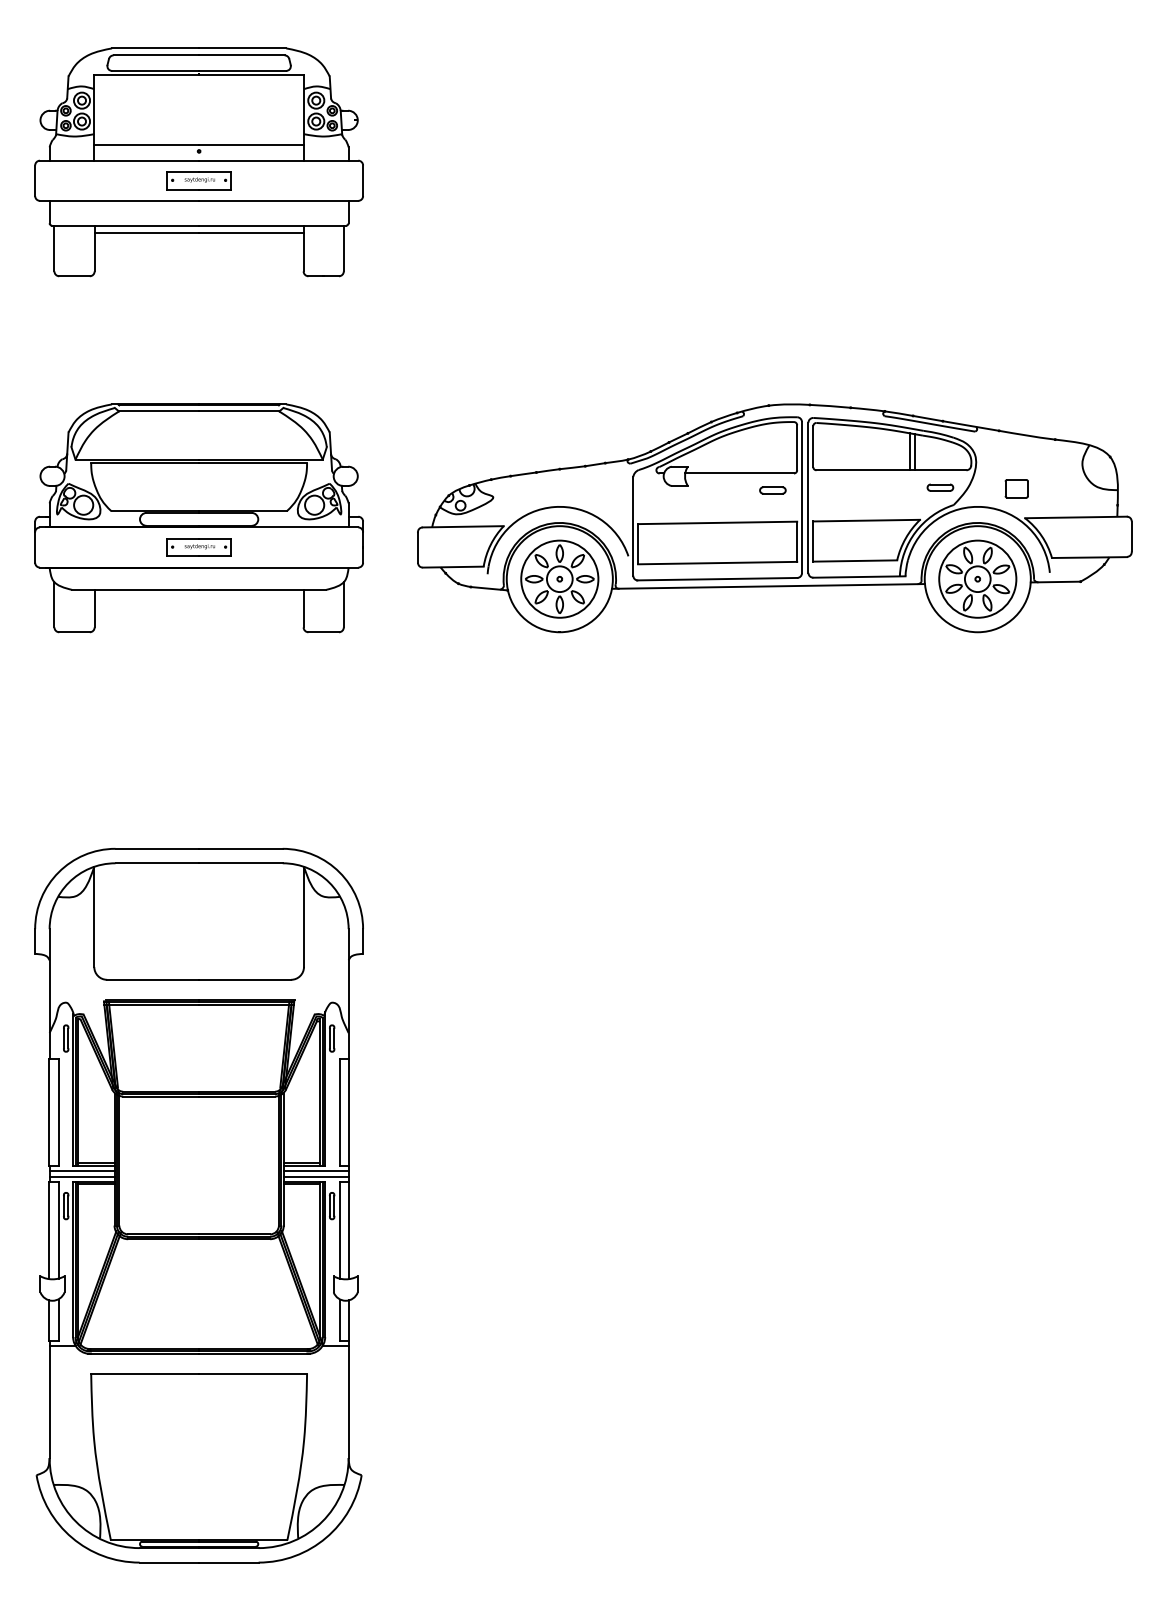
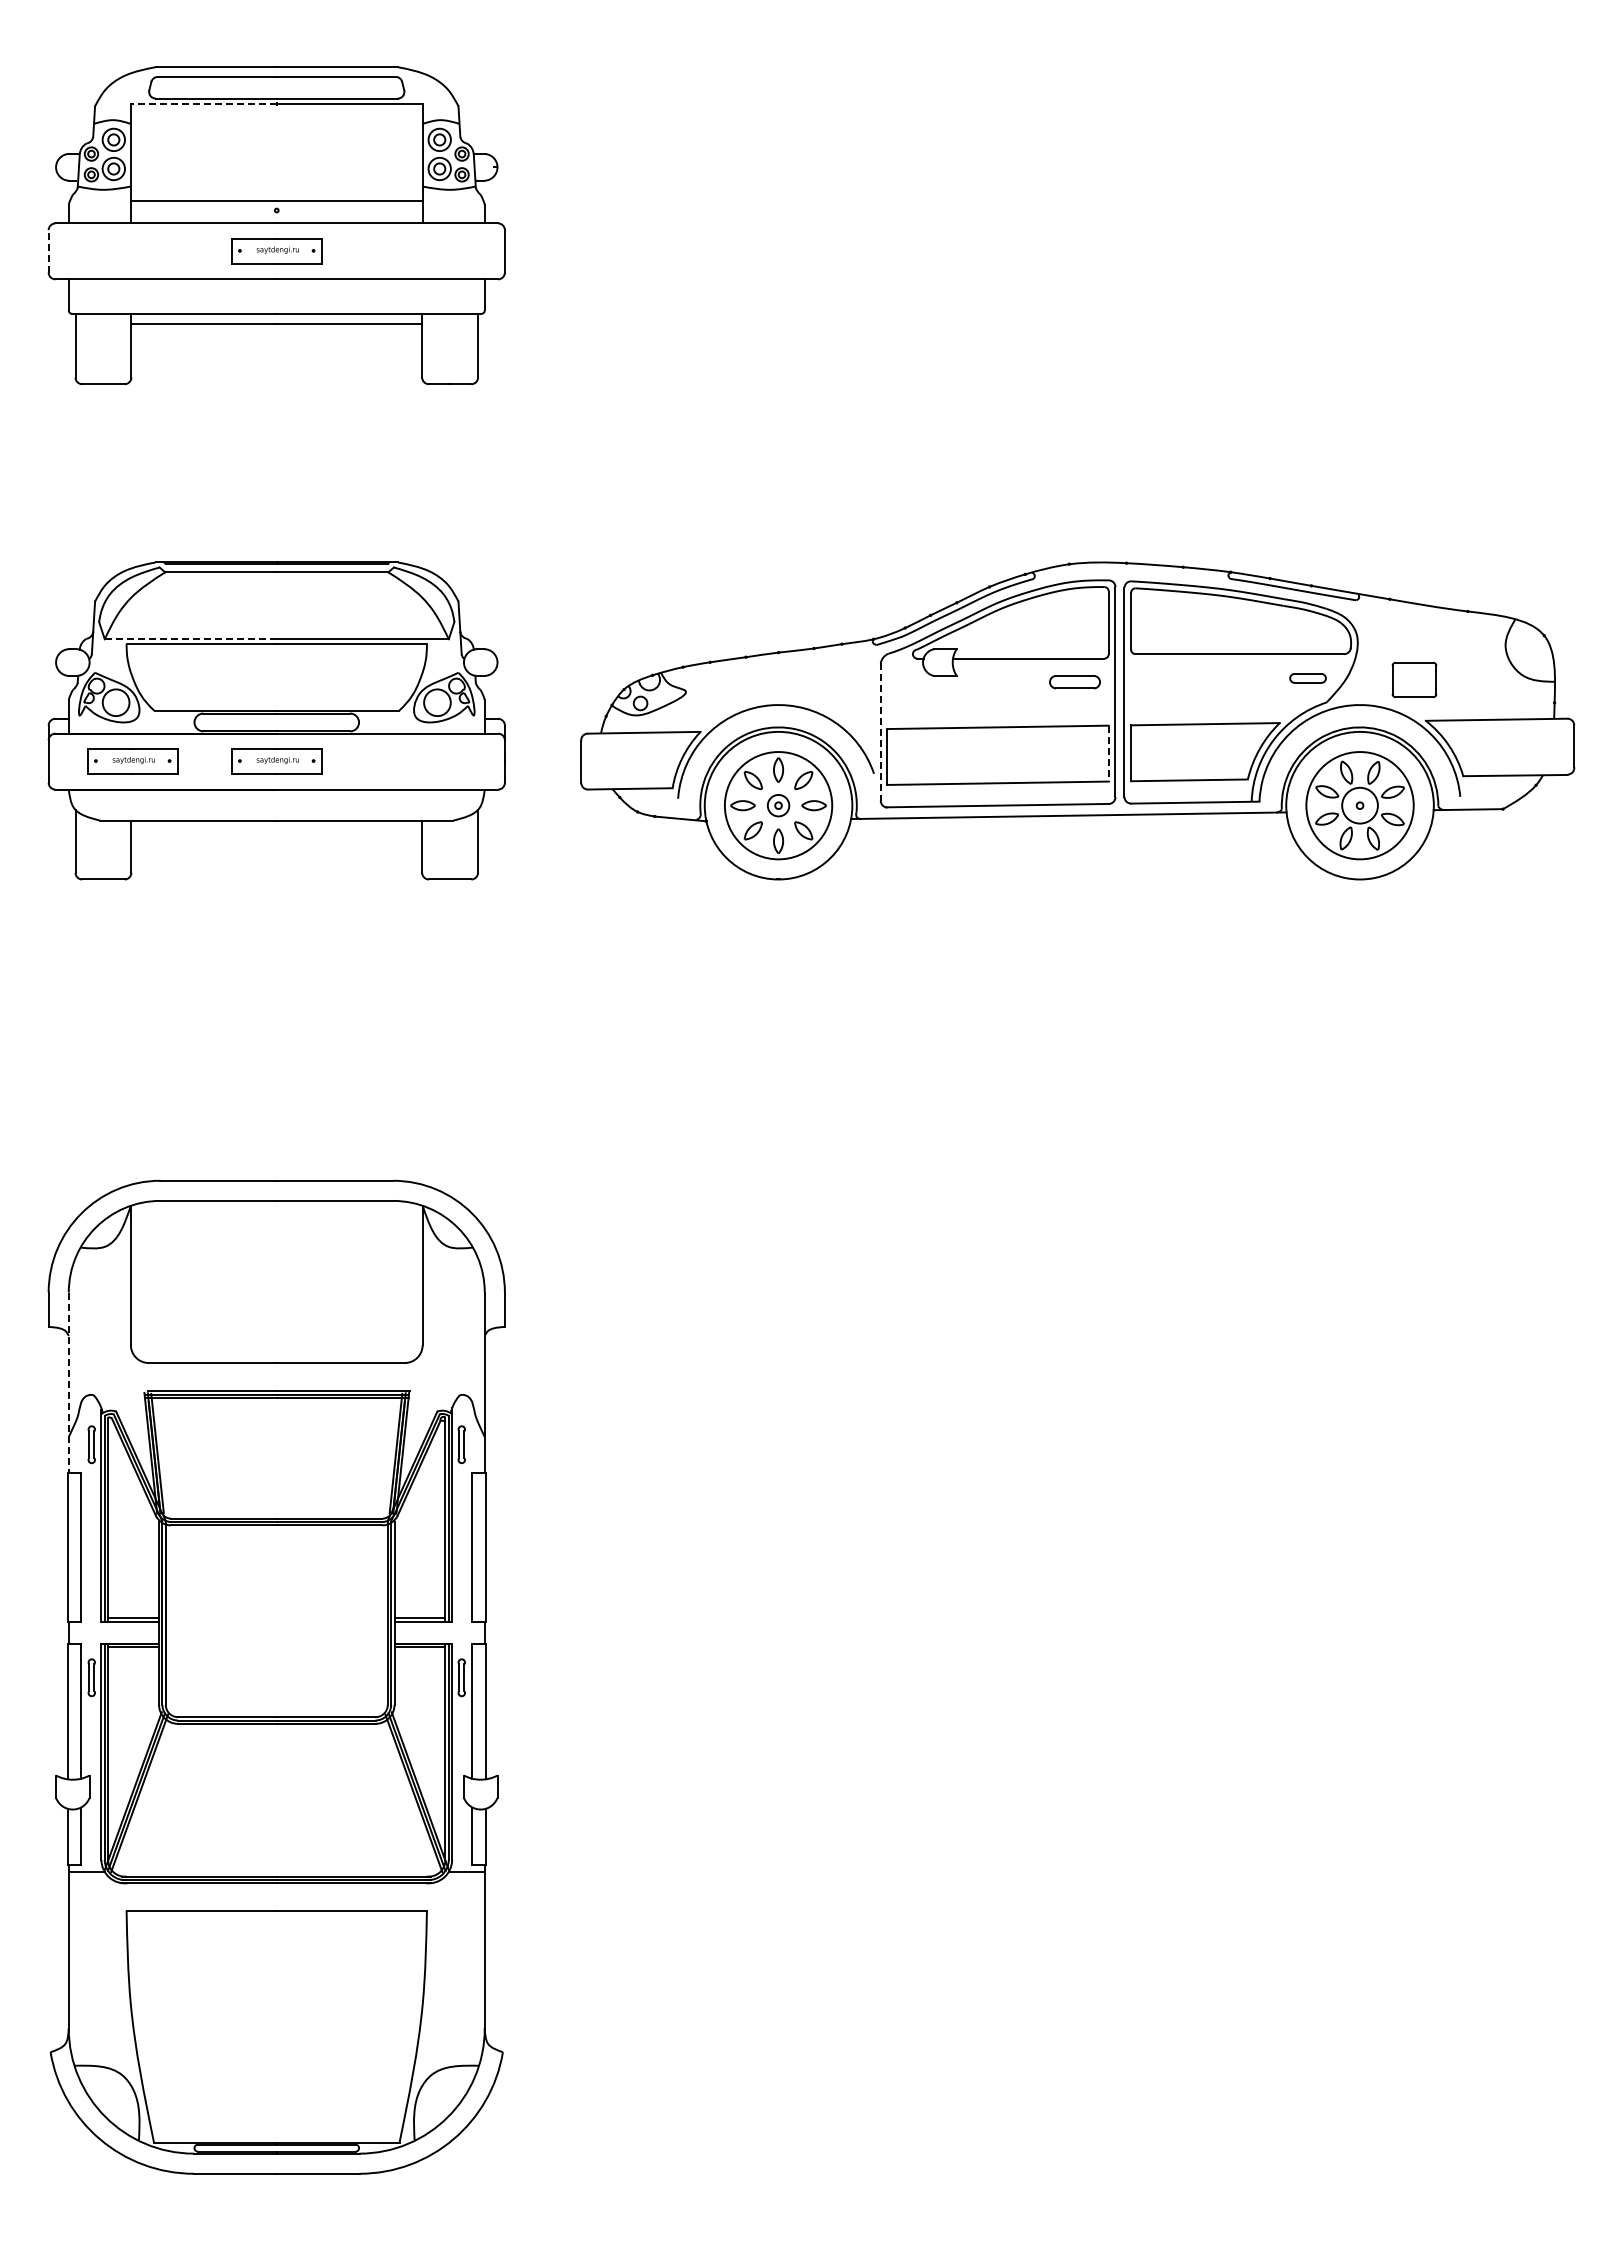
line: (146, 75) -> (203, 104), solid -> dashed
line: (35, 180) -> (48, 250), solid -> dashed
line: (909, 451) -> (1265, 628), removed
line: (914, 451) -> (1272, 628), removed
line: (137, 459) -> (191, 639), solid -> dashed
part: (1016, 488) -> (1413, 679), size x1.4
part: (772, 490) -> (1074, 682), size x1.4
line: (633, 525) -> (880, 731), solid -> dashed
line: (796, 541) -> (1108, 753), solid -> dashed
part: (95, 547) -> (132, 761), added
circle: (559, 579) -> (778, 805), size x0.6
line: (49, 994) -> (68, 1383), solid -> dashed
line: (81, 1170) -> (113, 1628), removed
line: (316, 1170) -> (439, 1628), removed
line: (81, 1177) -> (113, 1637), removed
line: (316, 1177) -> (439, 1637), removed

